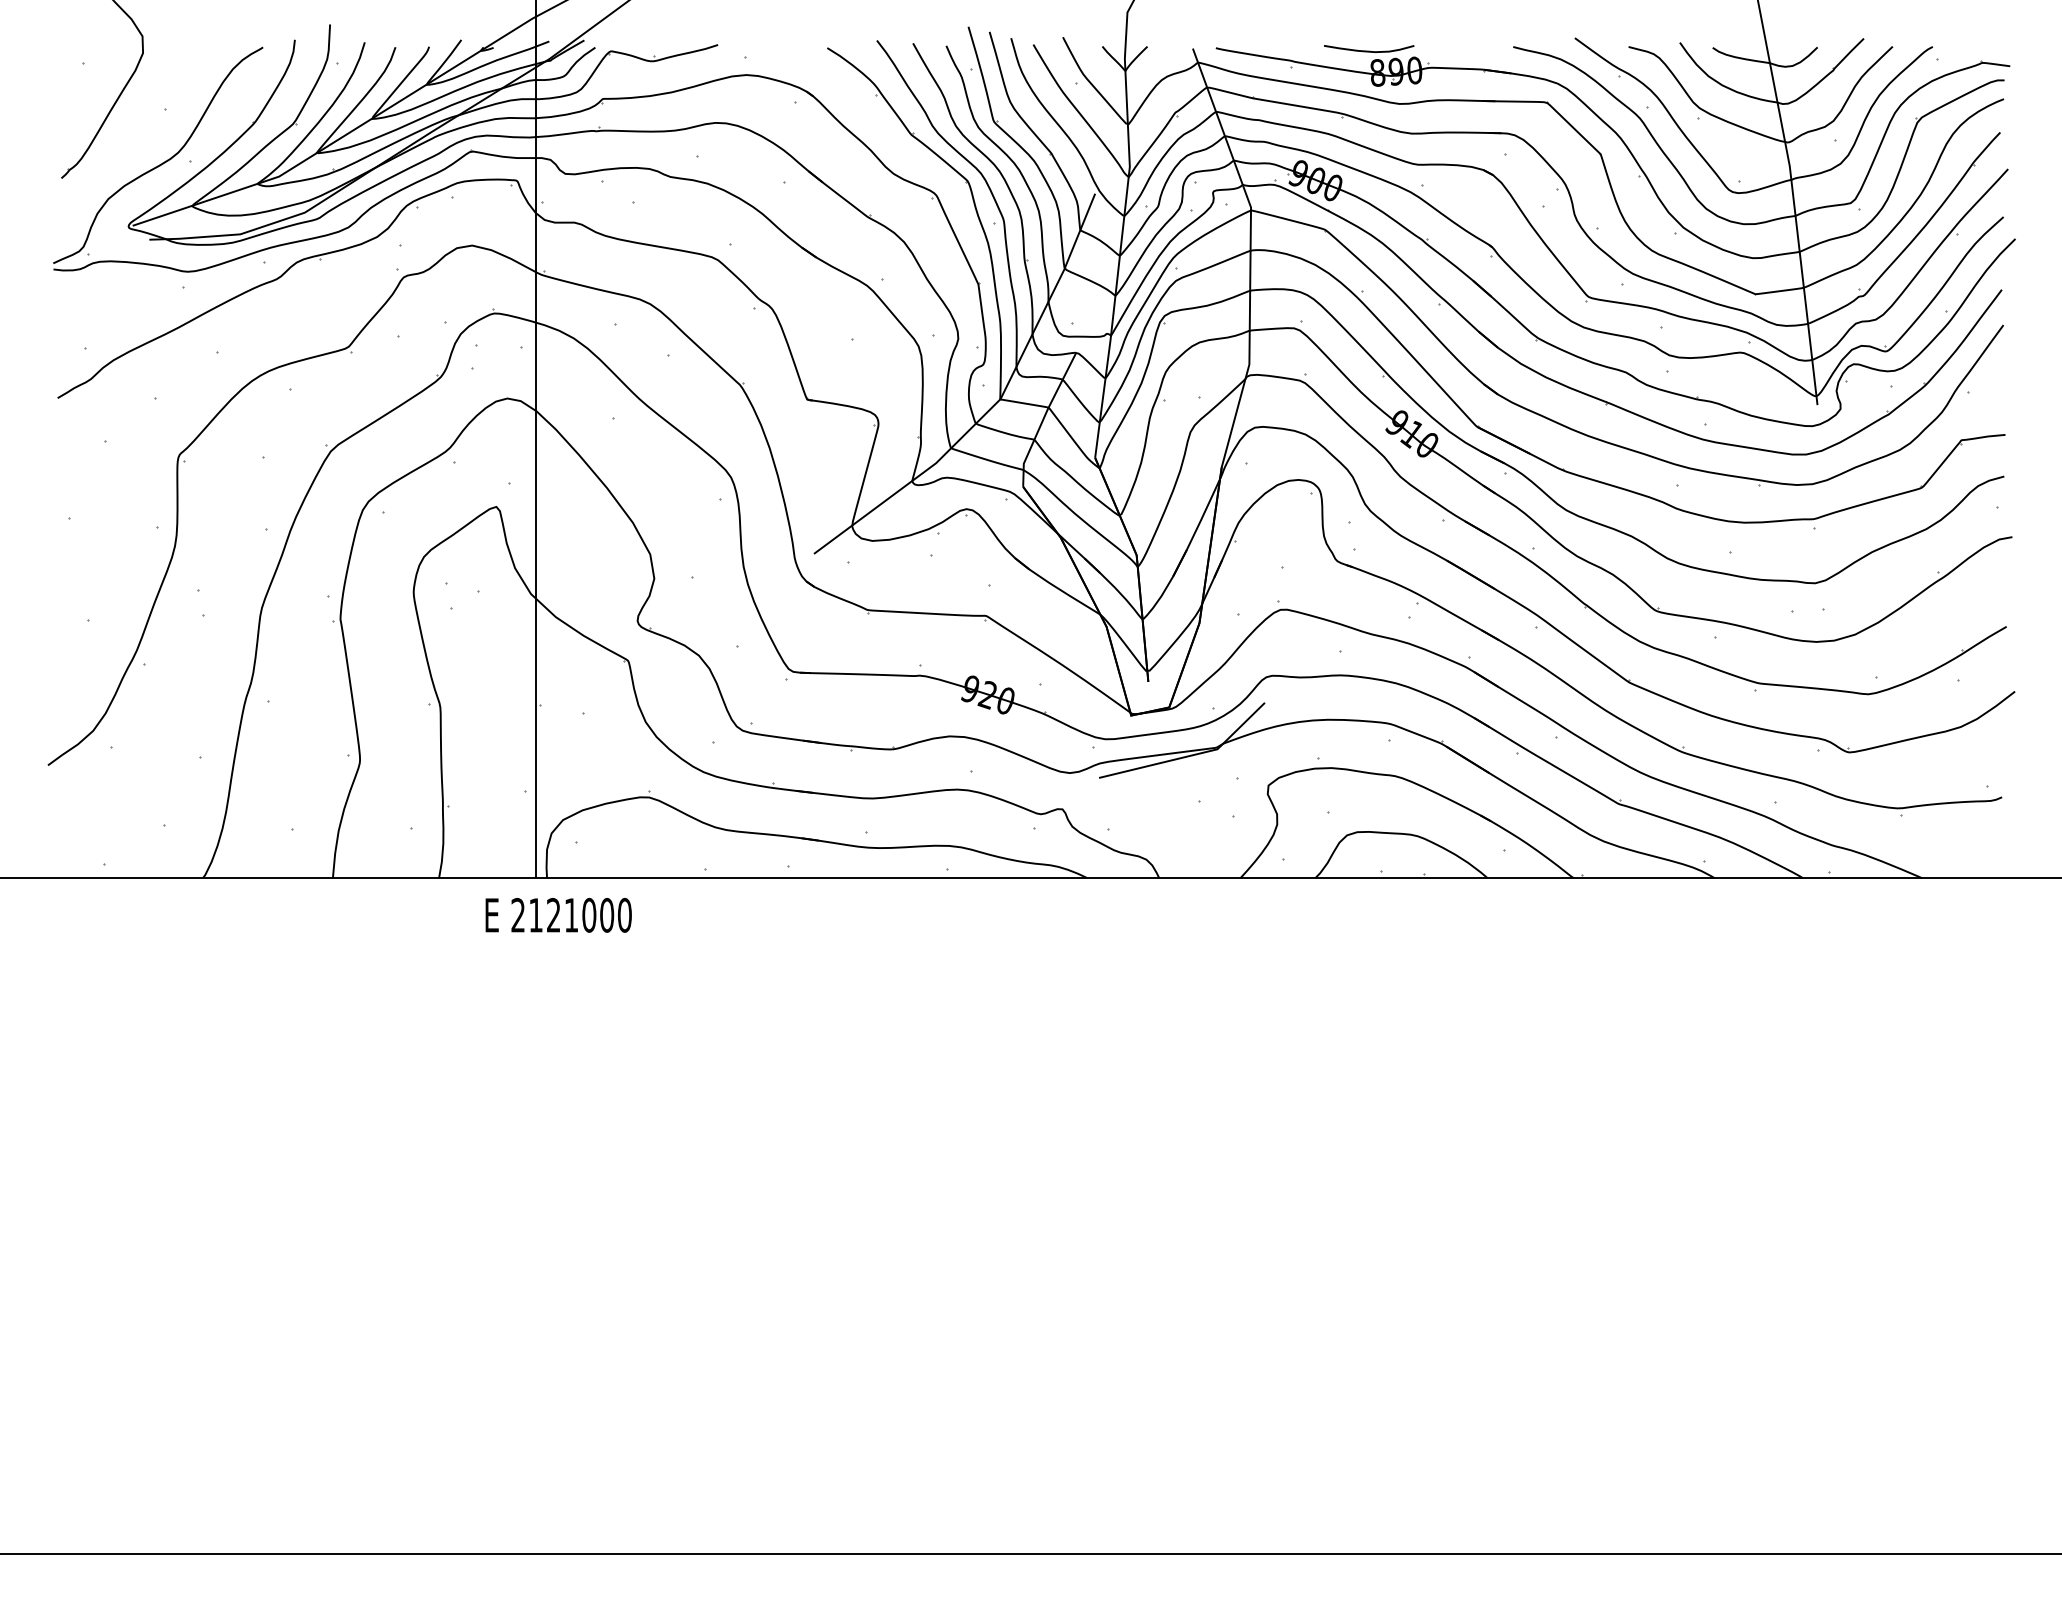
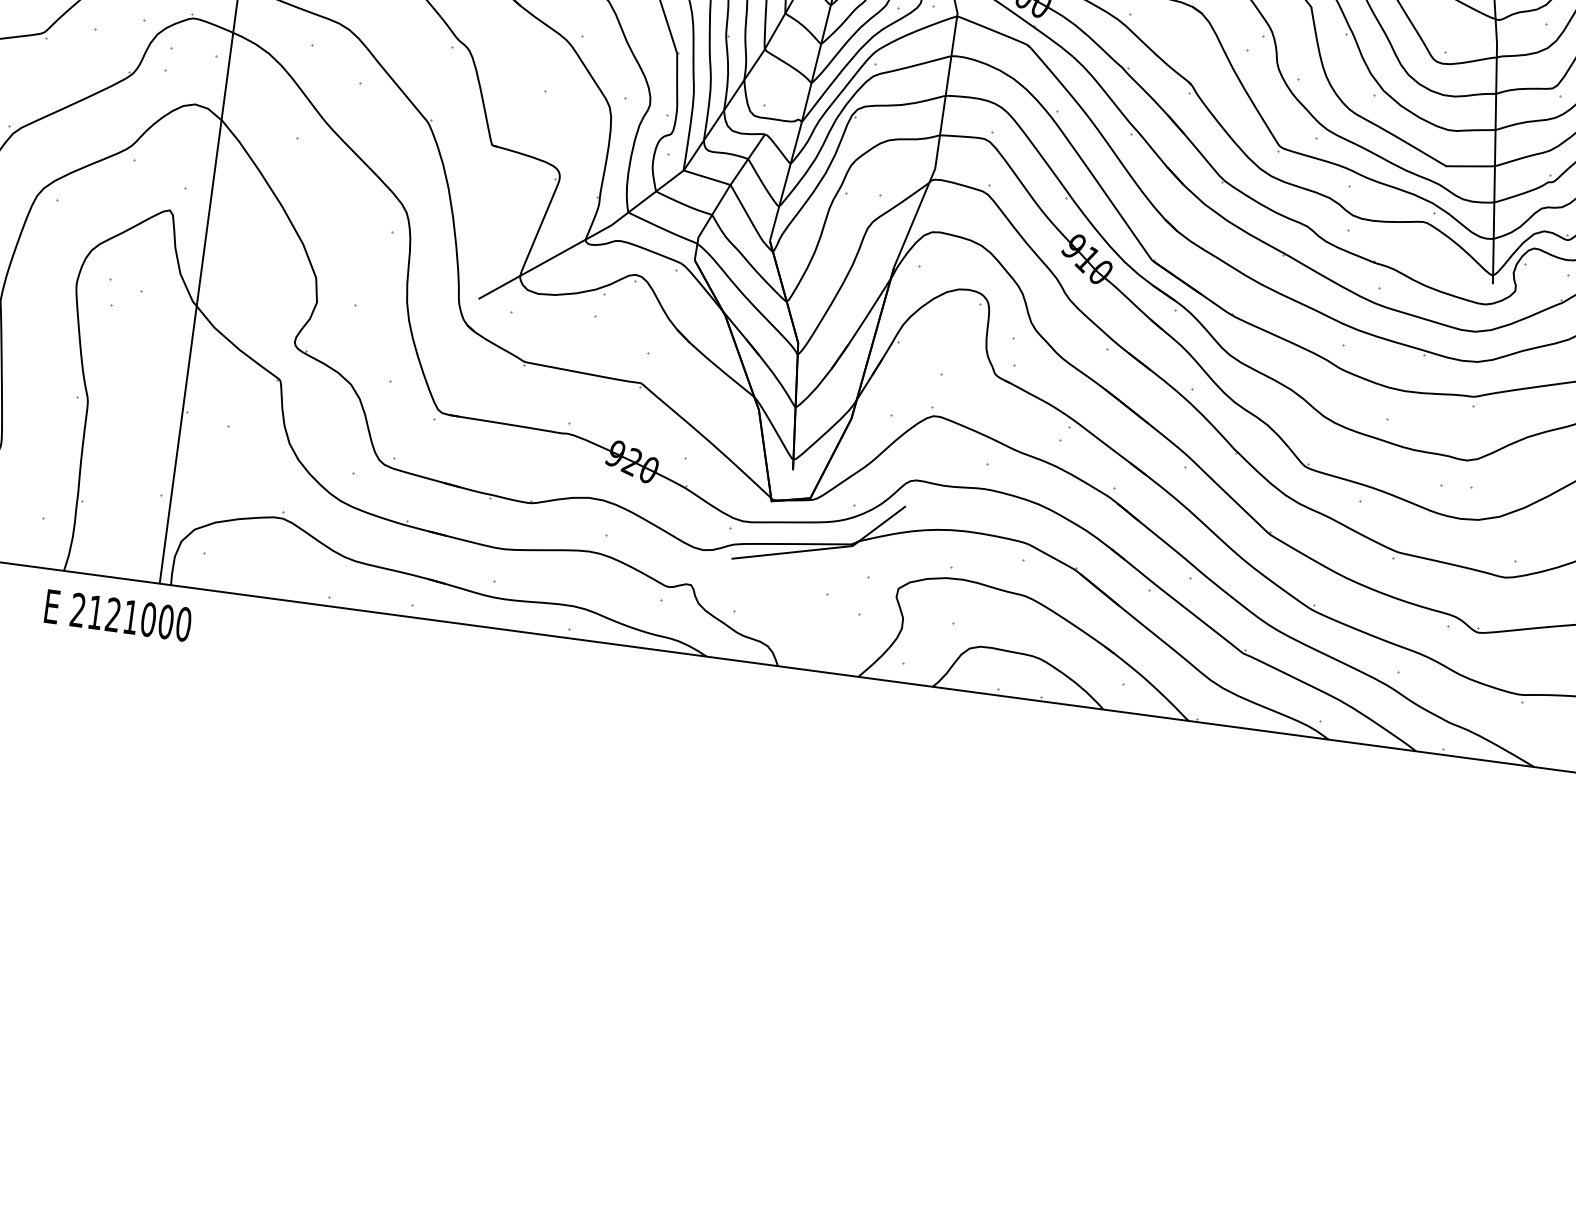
text: (558, 915) -> (118, 615), moved

